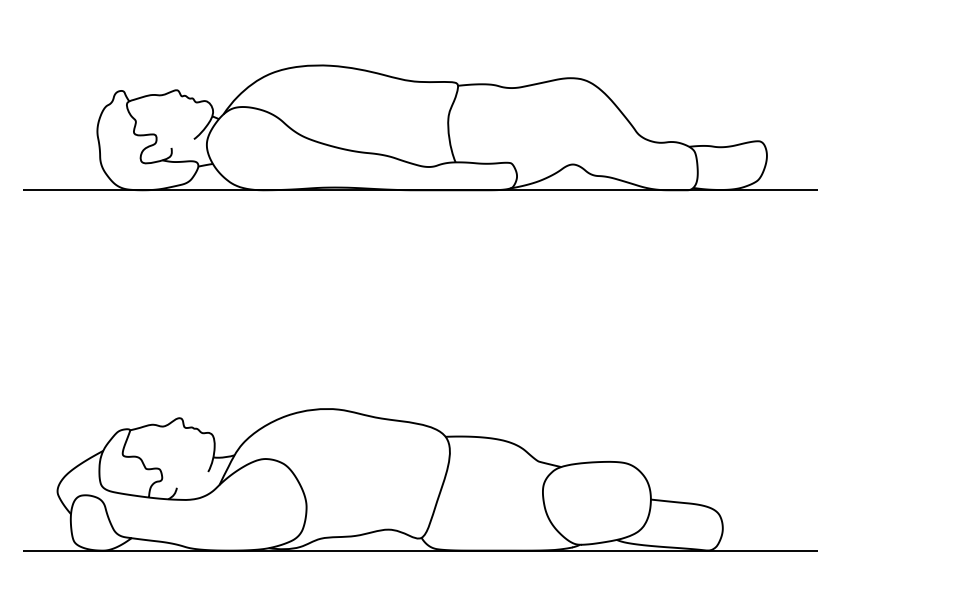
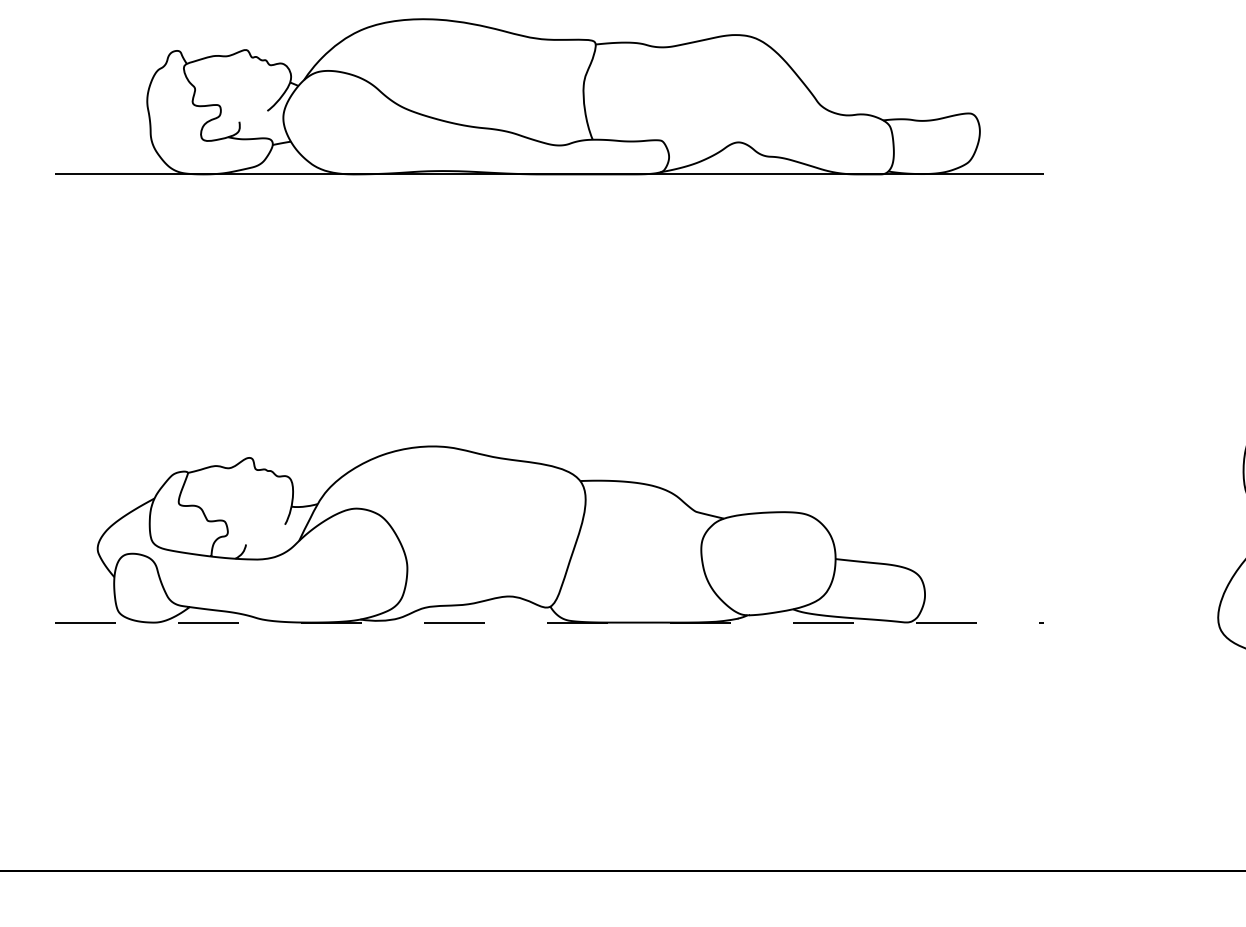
line: (420, 550) -> (549, 622), solid -> dashed

